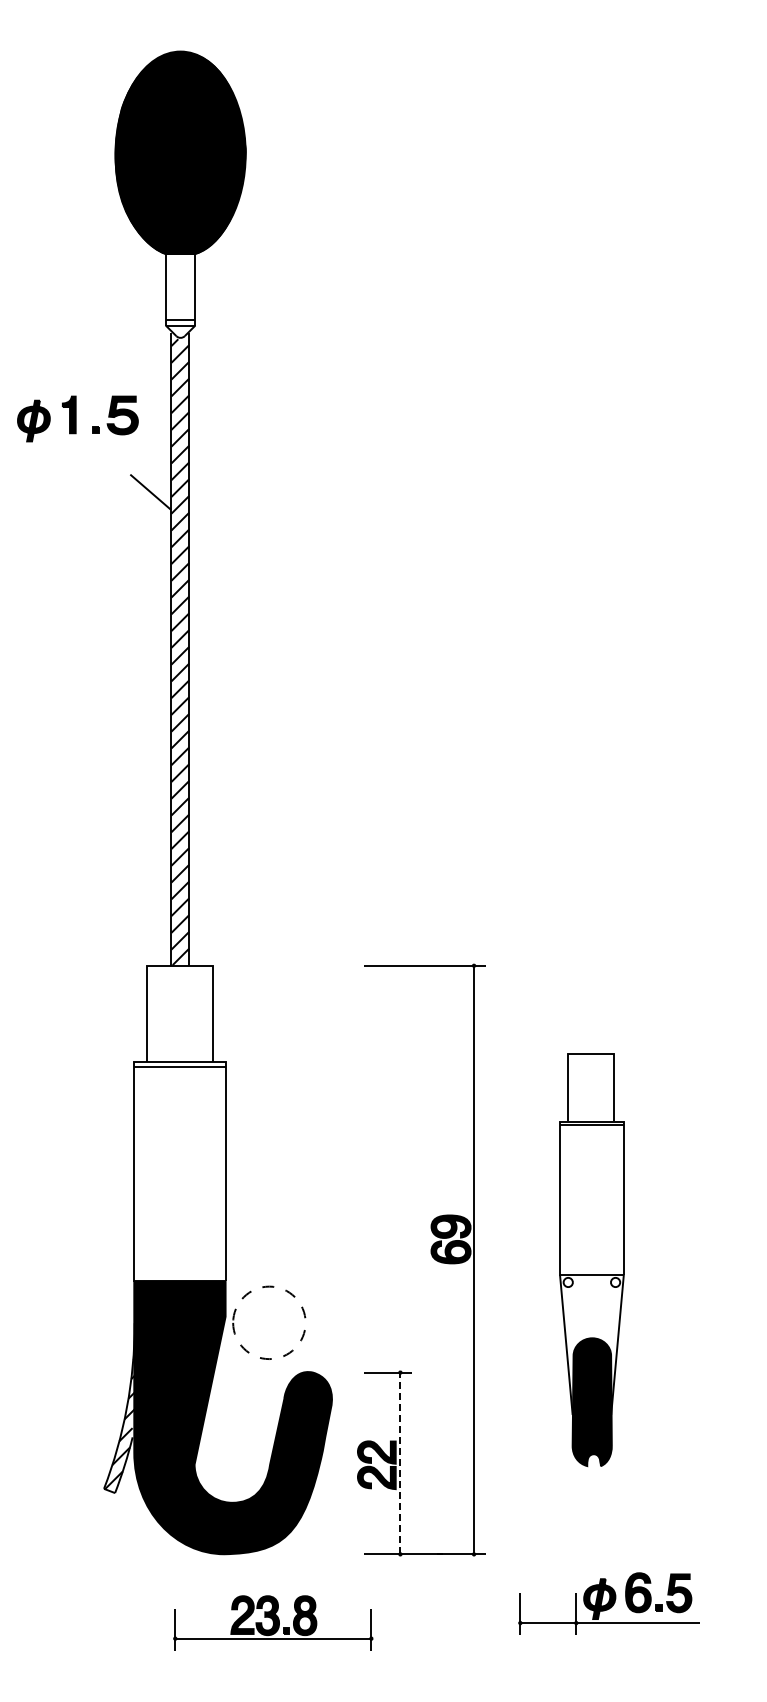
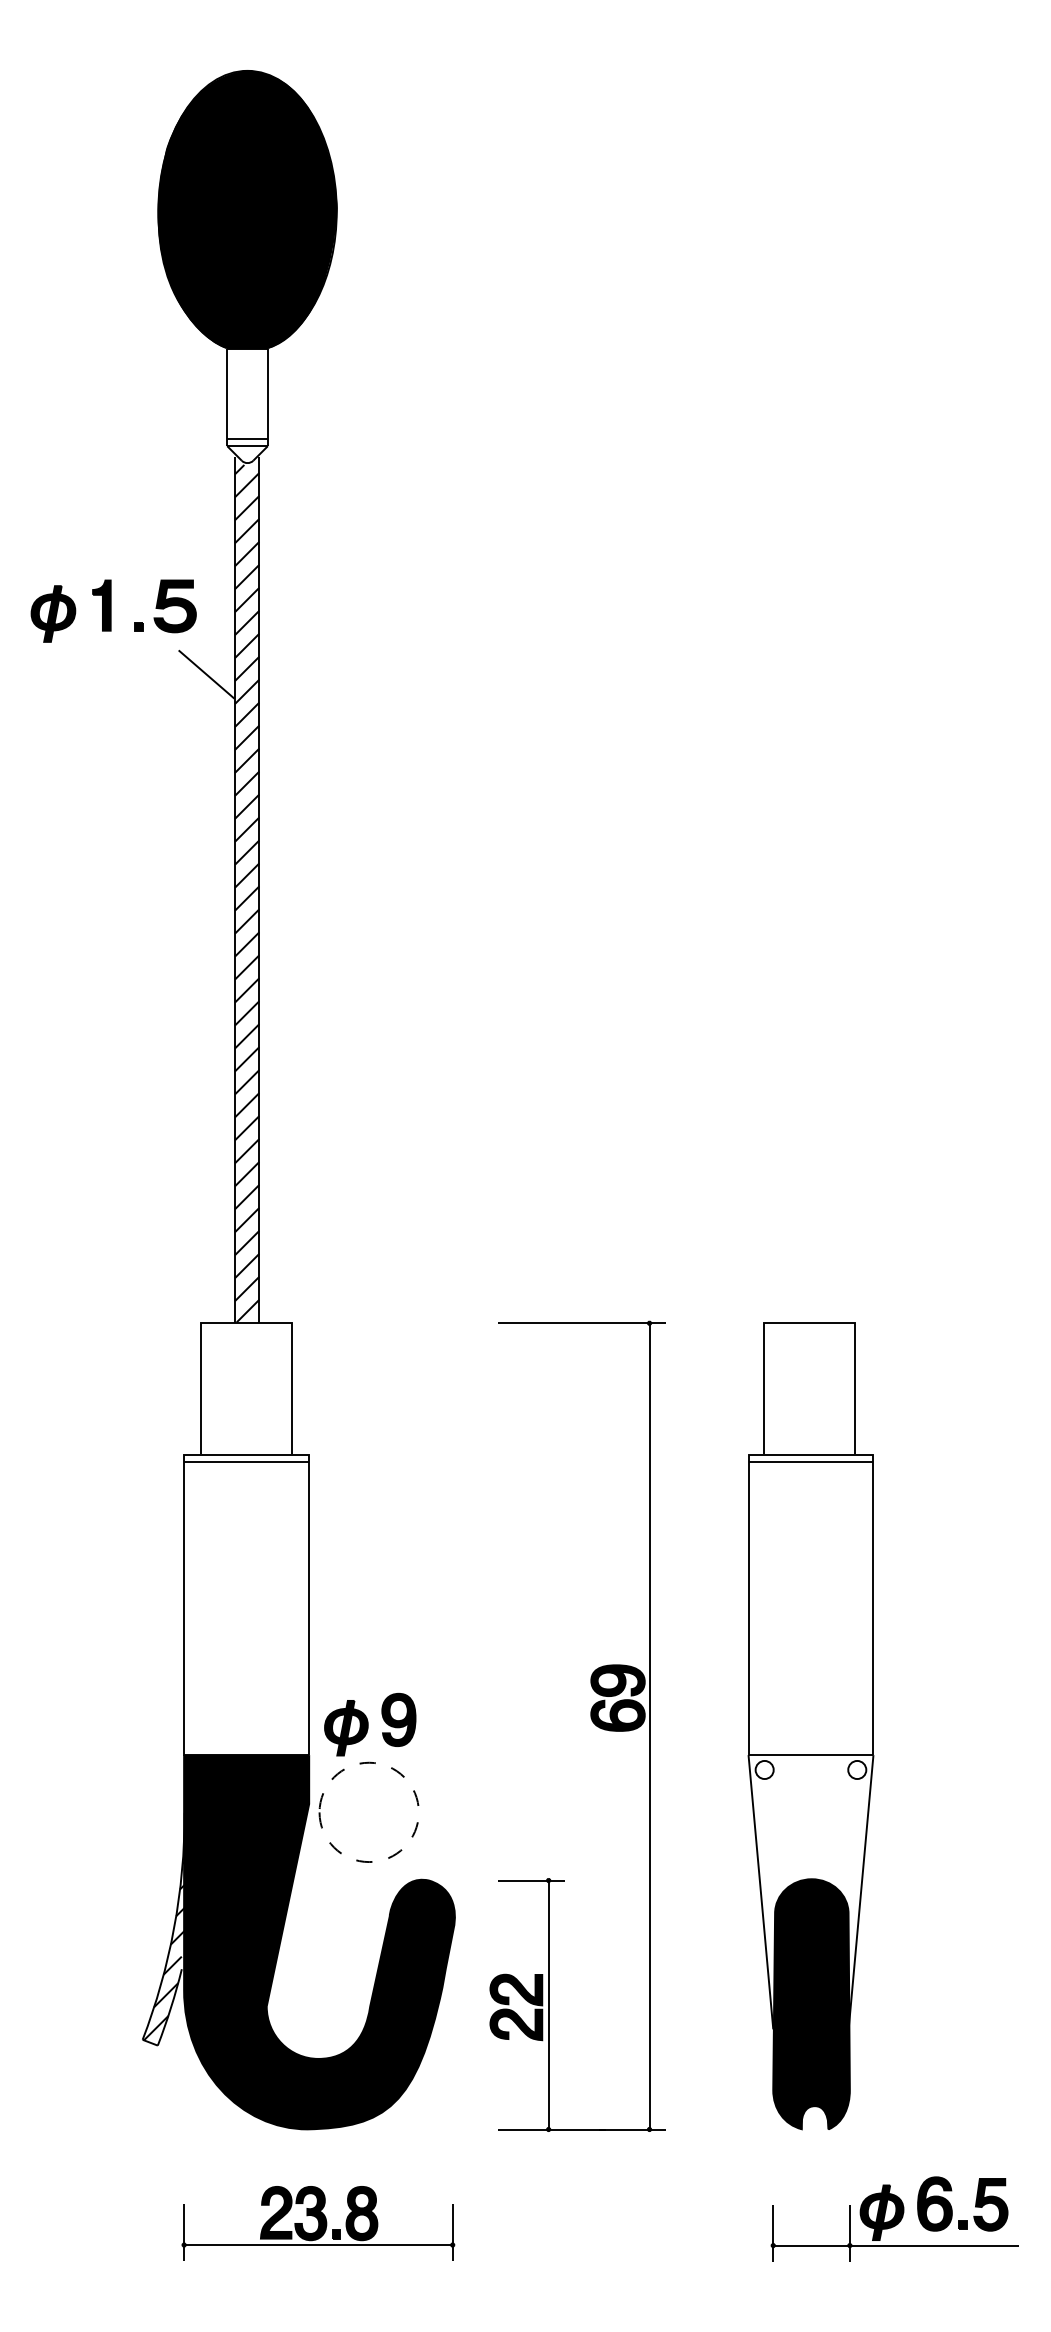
part: (77, 418) -> (113, 610), moved
part: (270, 1258) -> (370, 1724), added
part: (591, 1260) -> (810, 1726), size x1.43
line: (400, 1463) -> (548, 2005), dashed -> solid
part: (608, 1603) -> (894, 2218), moved
part: (273, 1622) -> (318, 2222), moved

